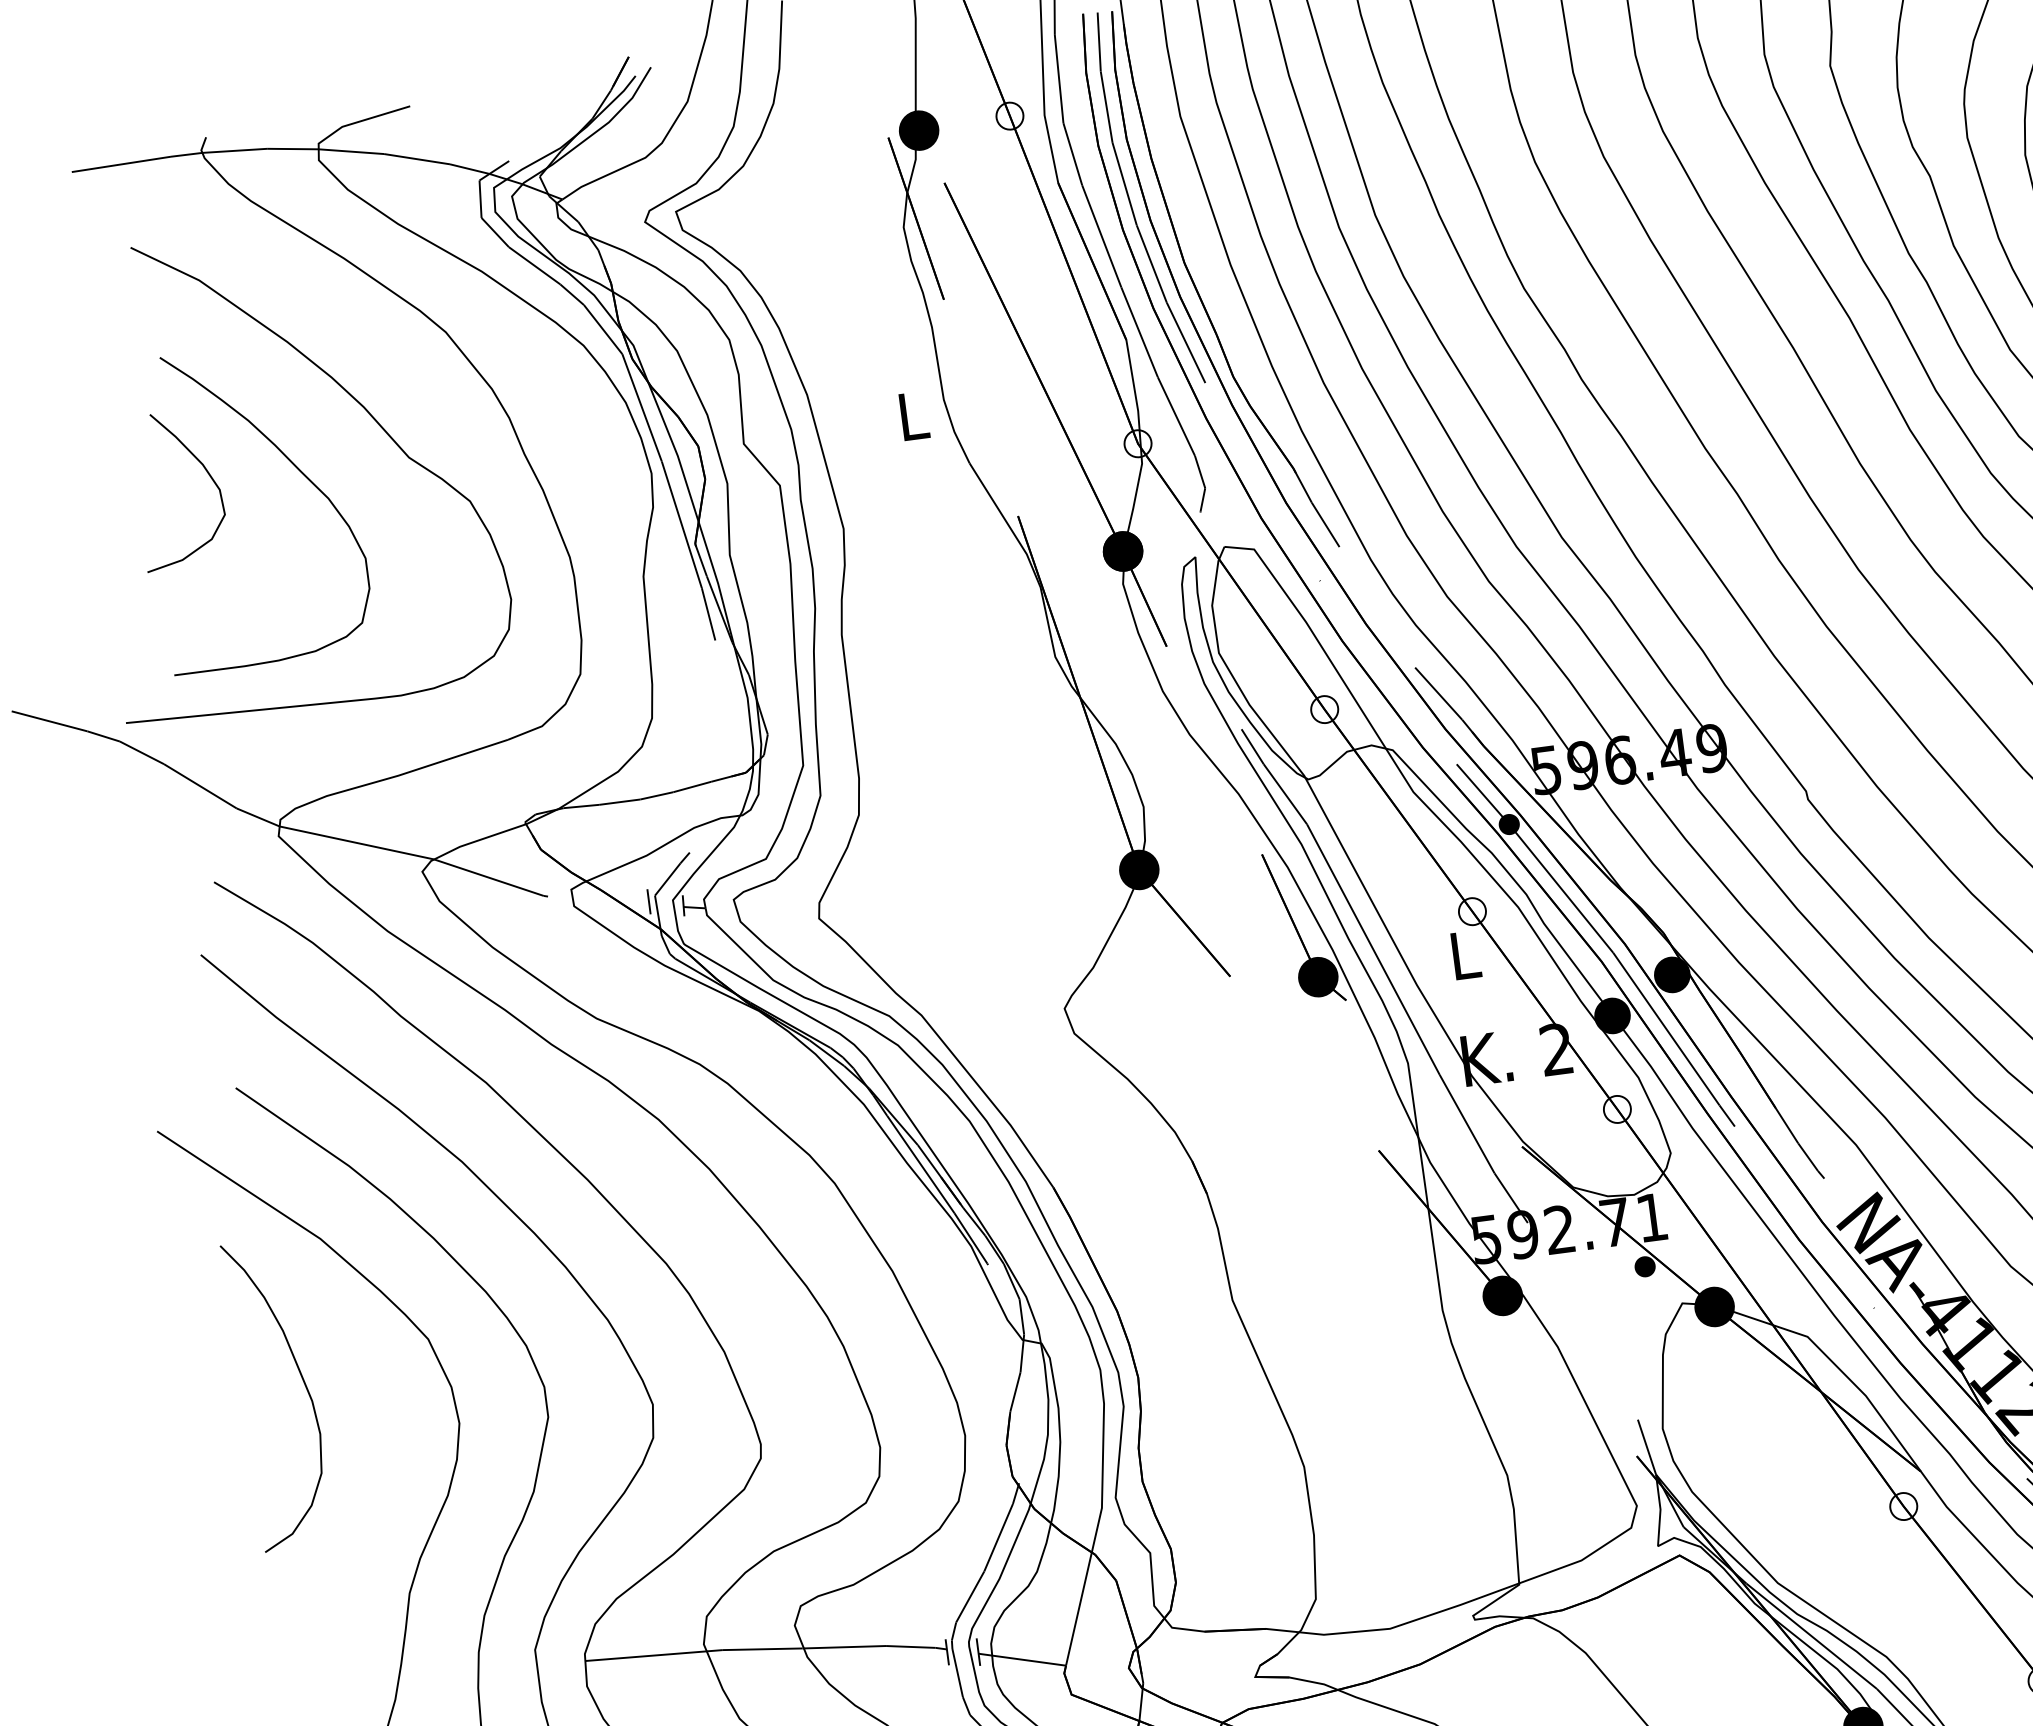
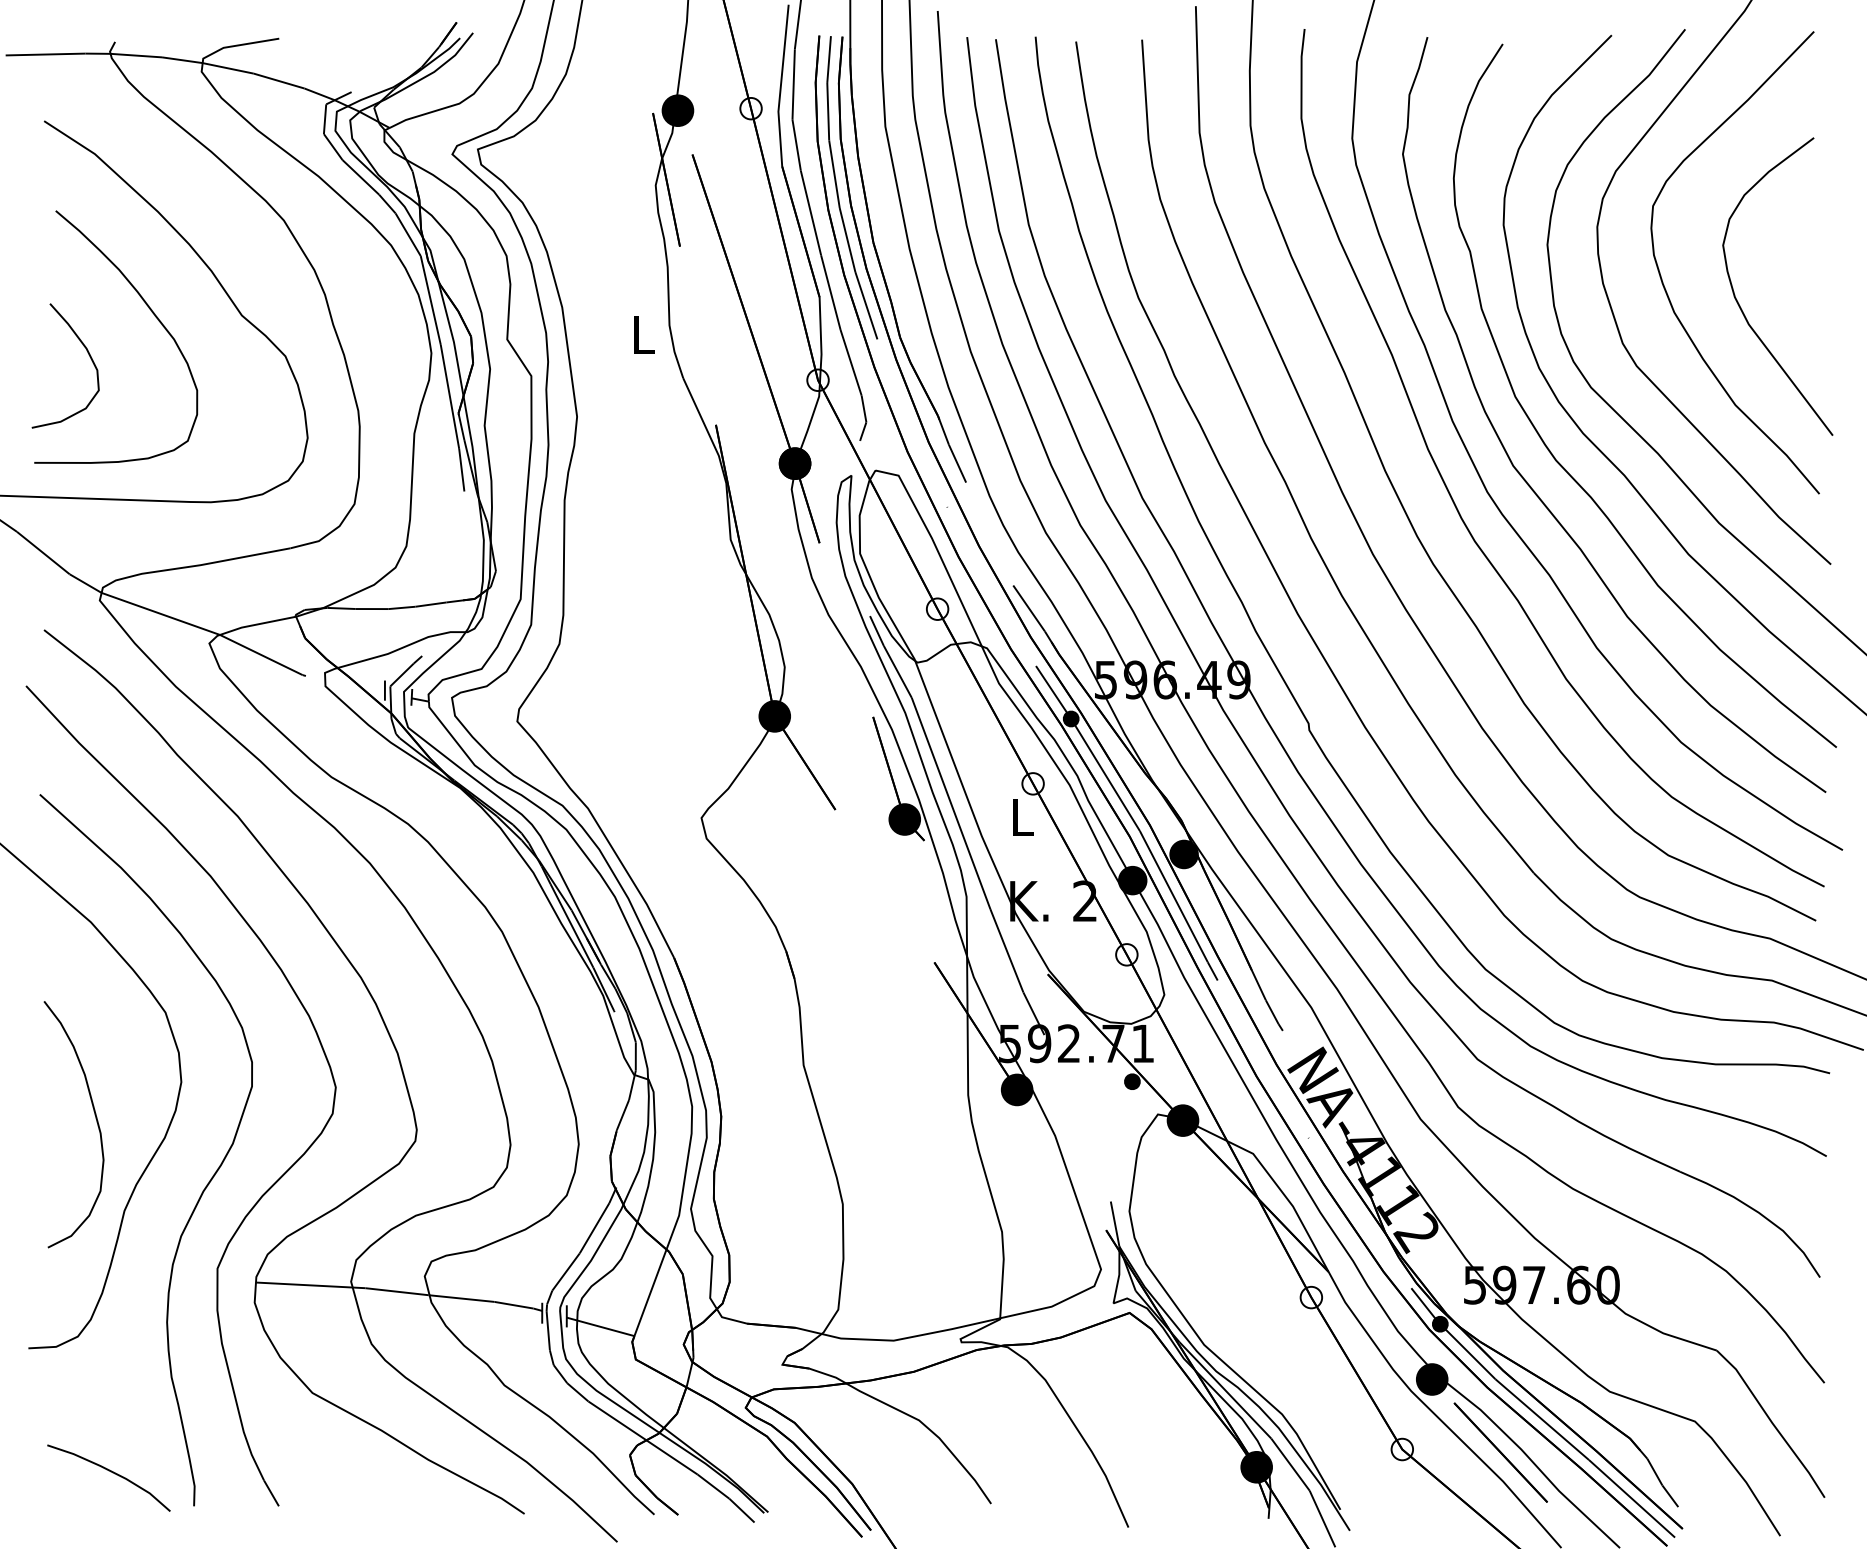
curve: (206, 471) -> (88, 354), moved
curve: (303, 1383) -> (95, 1118), moved

